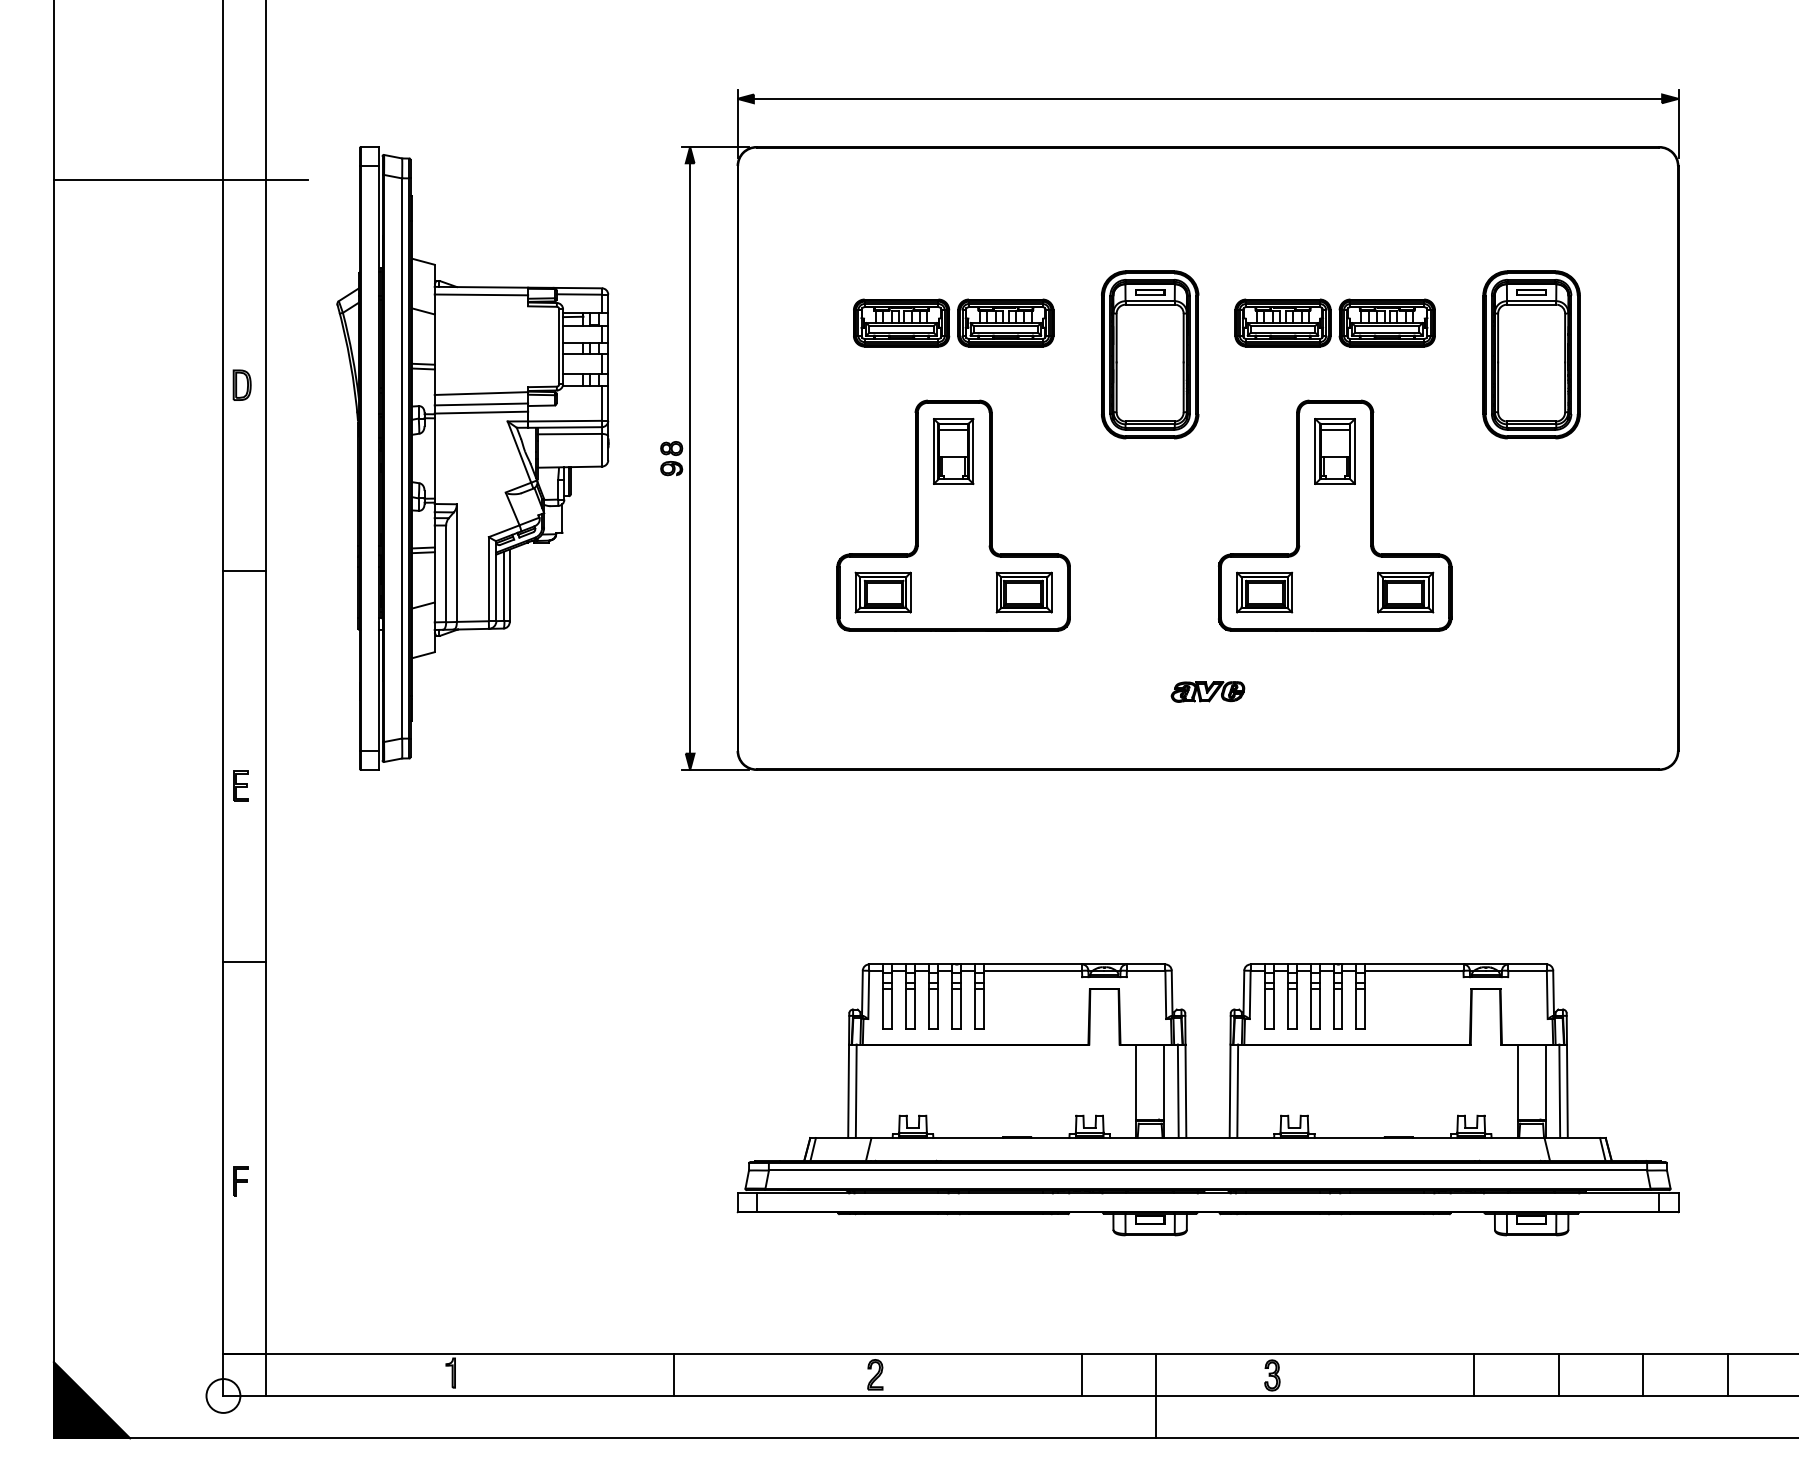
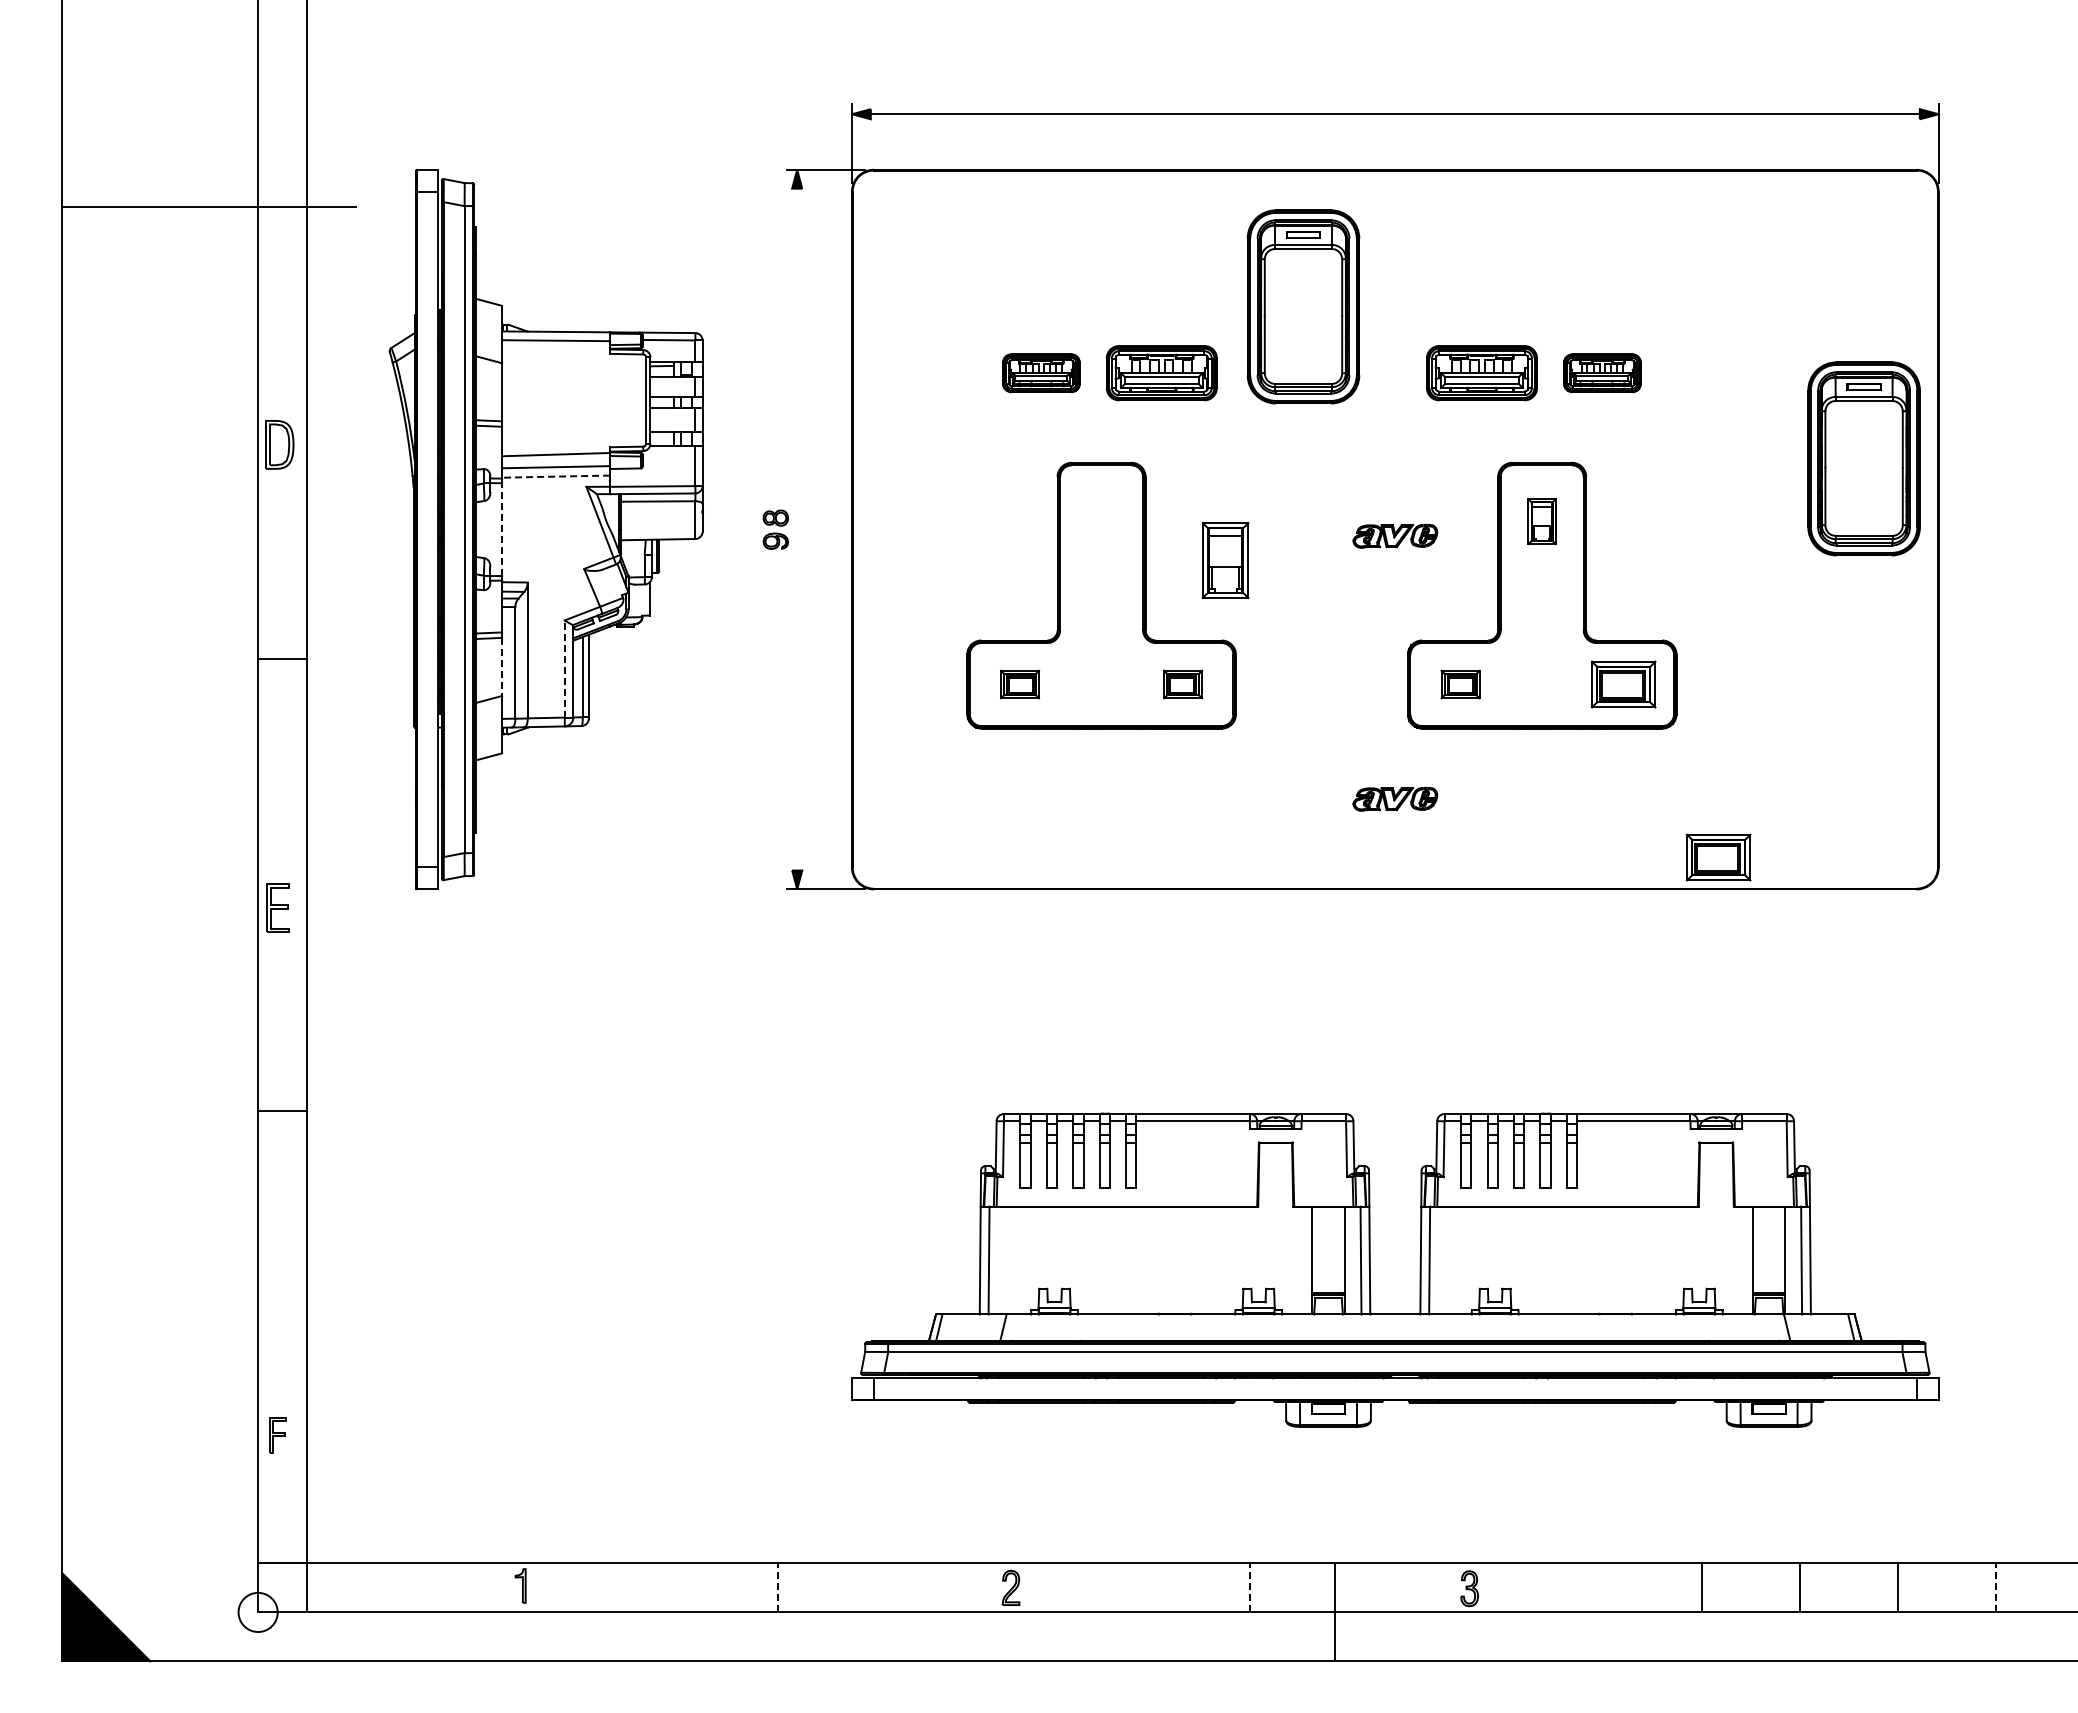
part: (901, 323) -> (1041, 373), size x0.7
part: (1387, 323) -> (1602, 373), size x0.7
part: (1150, 354) -> (1303, 306), moved
part: (1531, 354) -> (1863, 458), moved
part: (241, 385) -> (279, 445), size x1.4
line: (481, 412) -> (556, 476), solid -> dashed
part: (953, 451) -> (1225, 560), moved
part: (1334, 451) -> (1541, 521), size x0.6
line: (434, 458) -> (502, 529), solid -> dashed
line: (690, 458) -> (797, 529), removed
part: (1208, 464) -> (1395, 536), added
line: (434, 577) -> (502, 667), solid -> dashed
line: (488, 579) -> (564, 669), solid -> dashed
part: (882, 592) -> (1019, 684), size x0.6
part: (1023, 592) -> (1182, 684), size x0.6
part: (1264, 592) -> (1460, 684), size x0.6
part: (1487, 742) -> (1718, 857), added
part: (240, 785) -> (277, 907), size x1.4
part: (240, 1181) -> (277, 1435), moved
line: (673, 1374) -> (778, 1587), solid -> dashed
line: (1081, 1374) -> (1249, 1587), solid -> dashed
line: (1728, 1374) -> (1996, 1587), solid -> dashed

